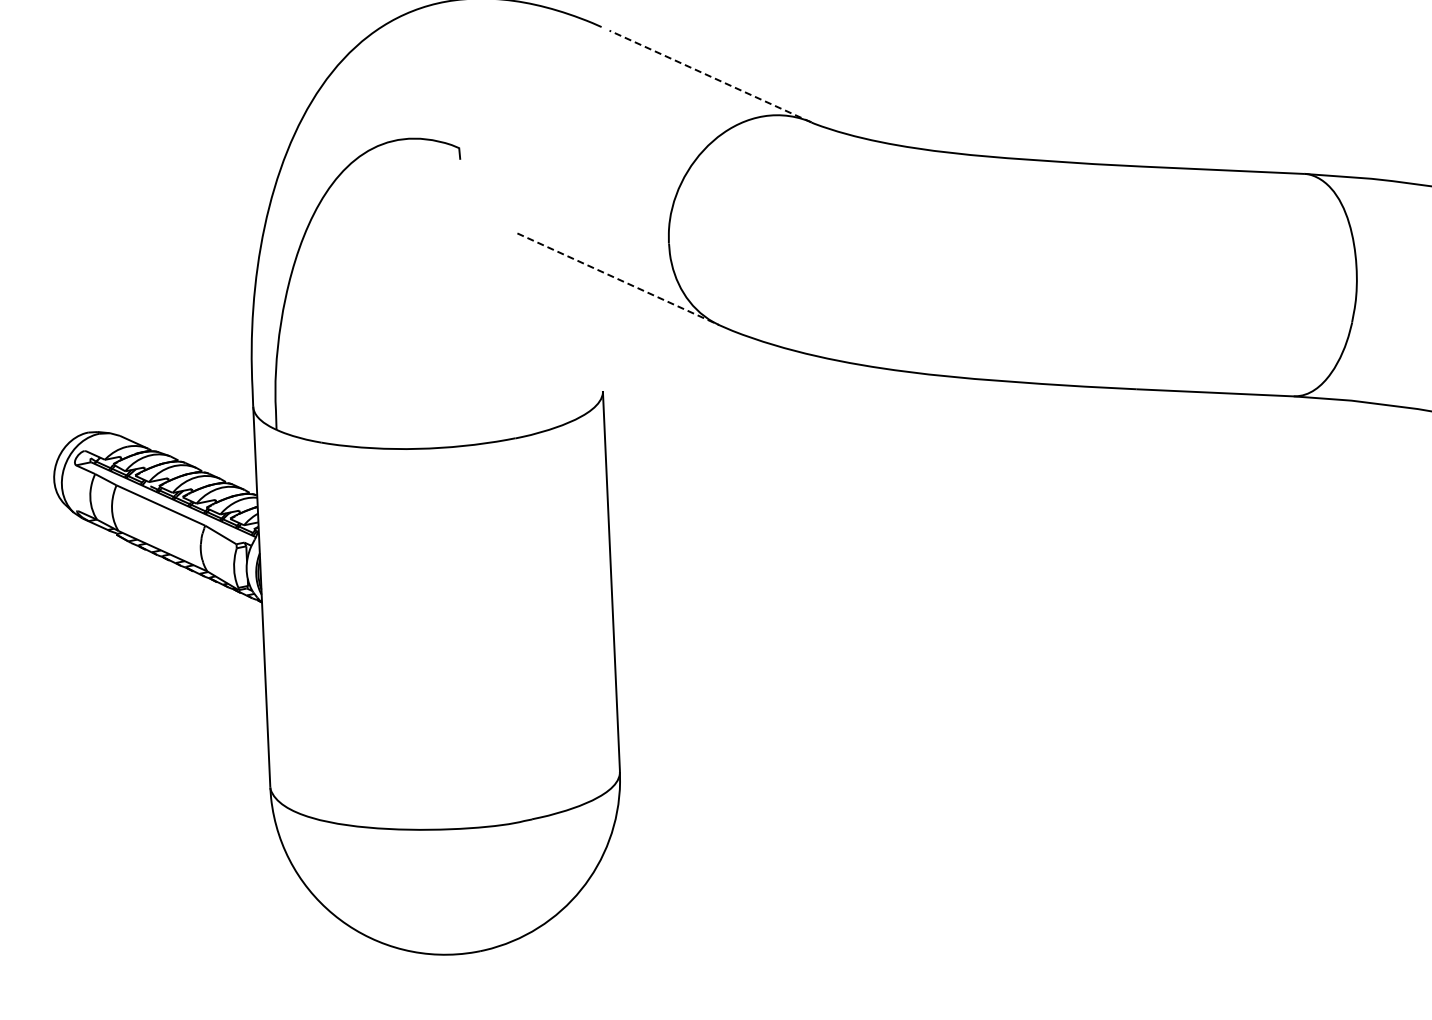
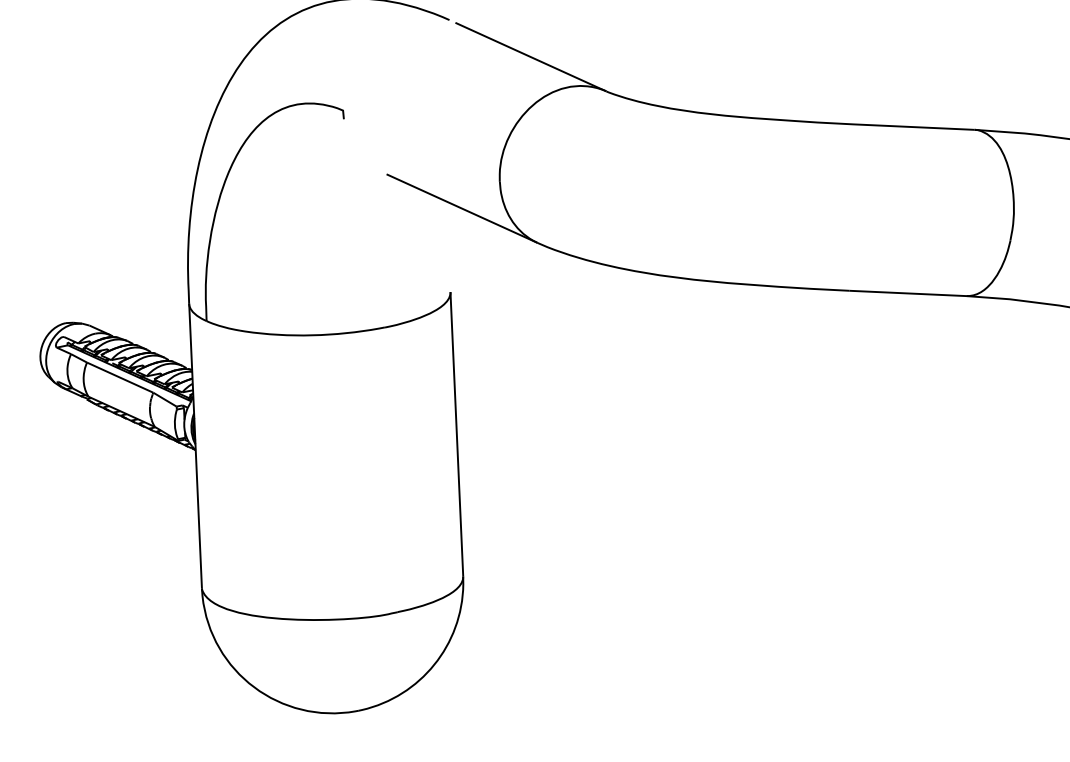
line: (710, 76) -> (530, 57), dashed -> solid
line: (618, 279) -> (462, 208), dashed -> solid

